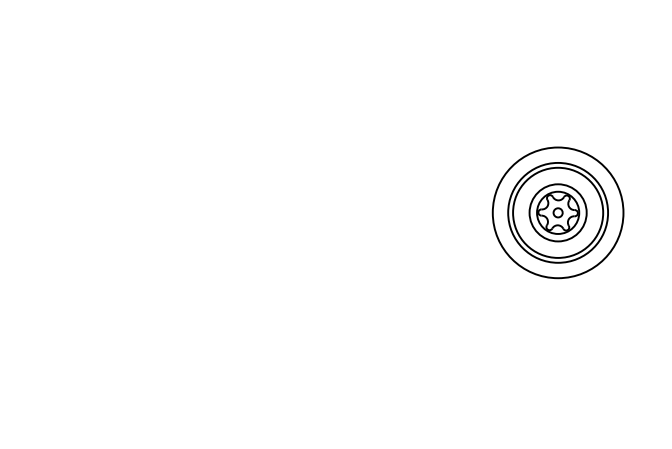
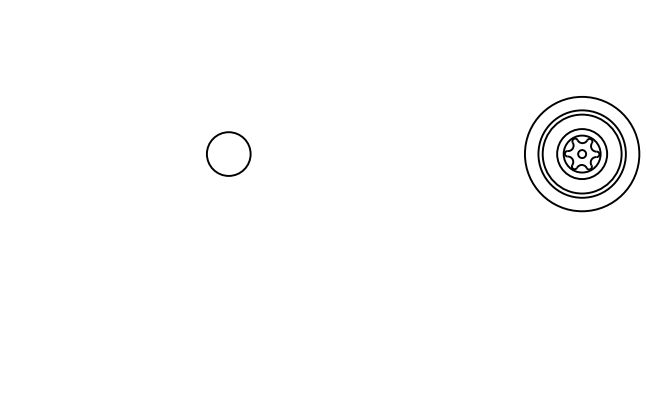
circle: (154, 212) -> (228, 153), added

